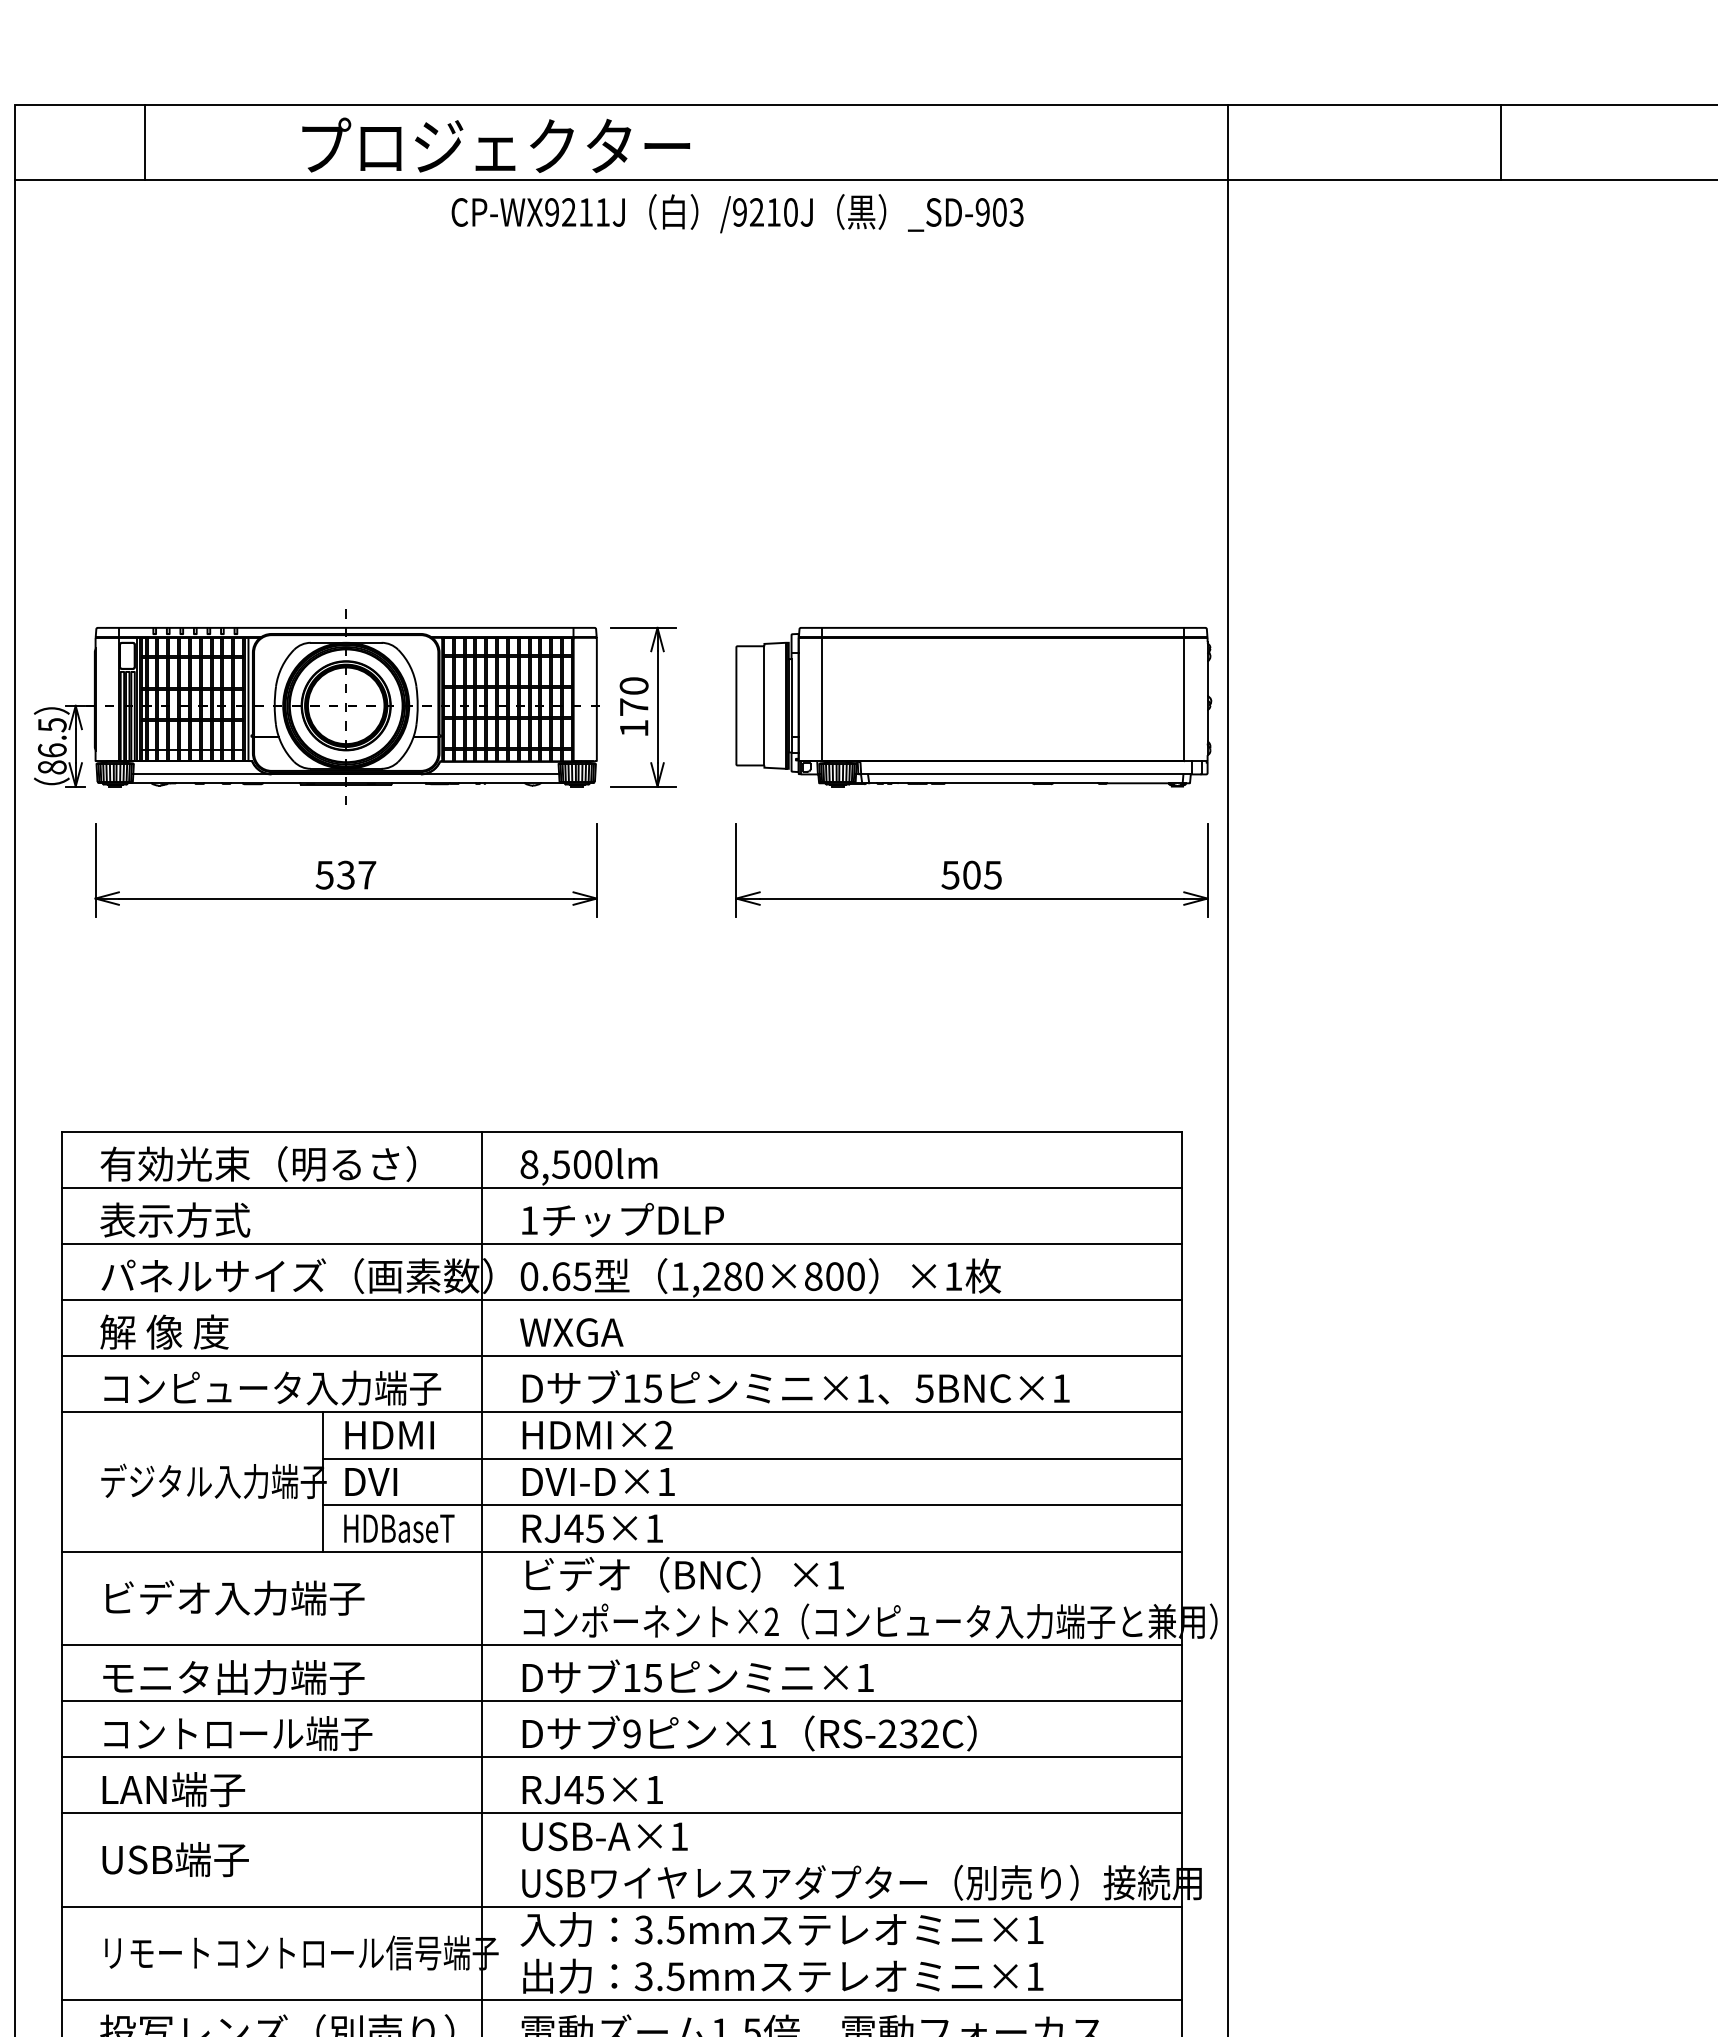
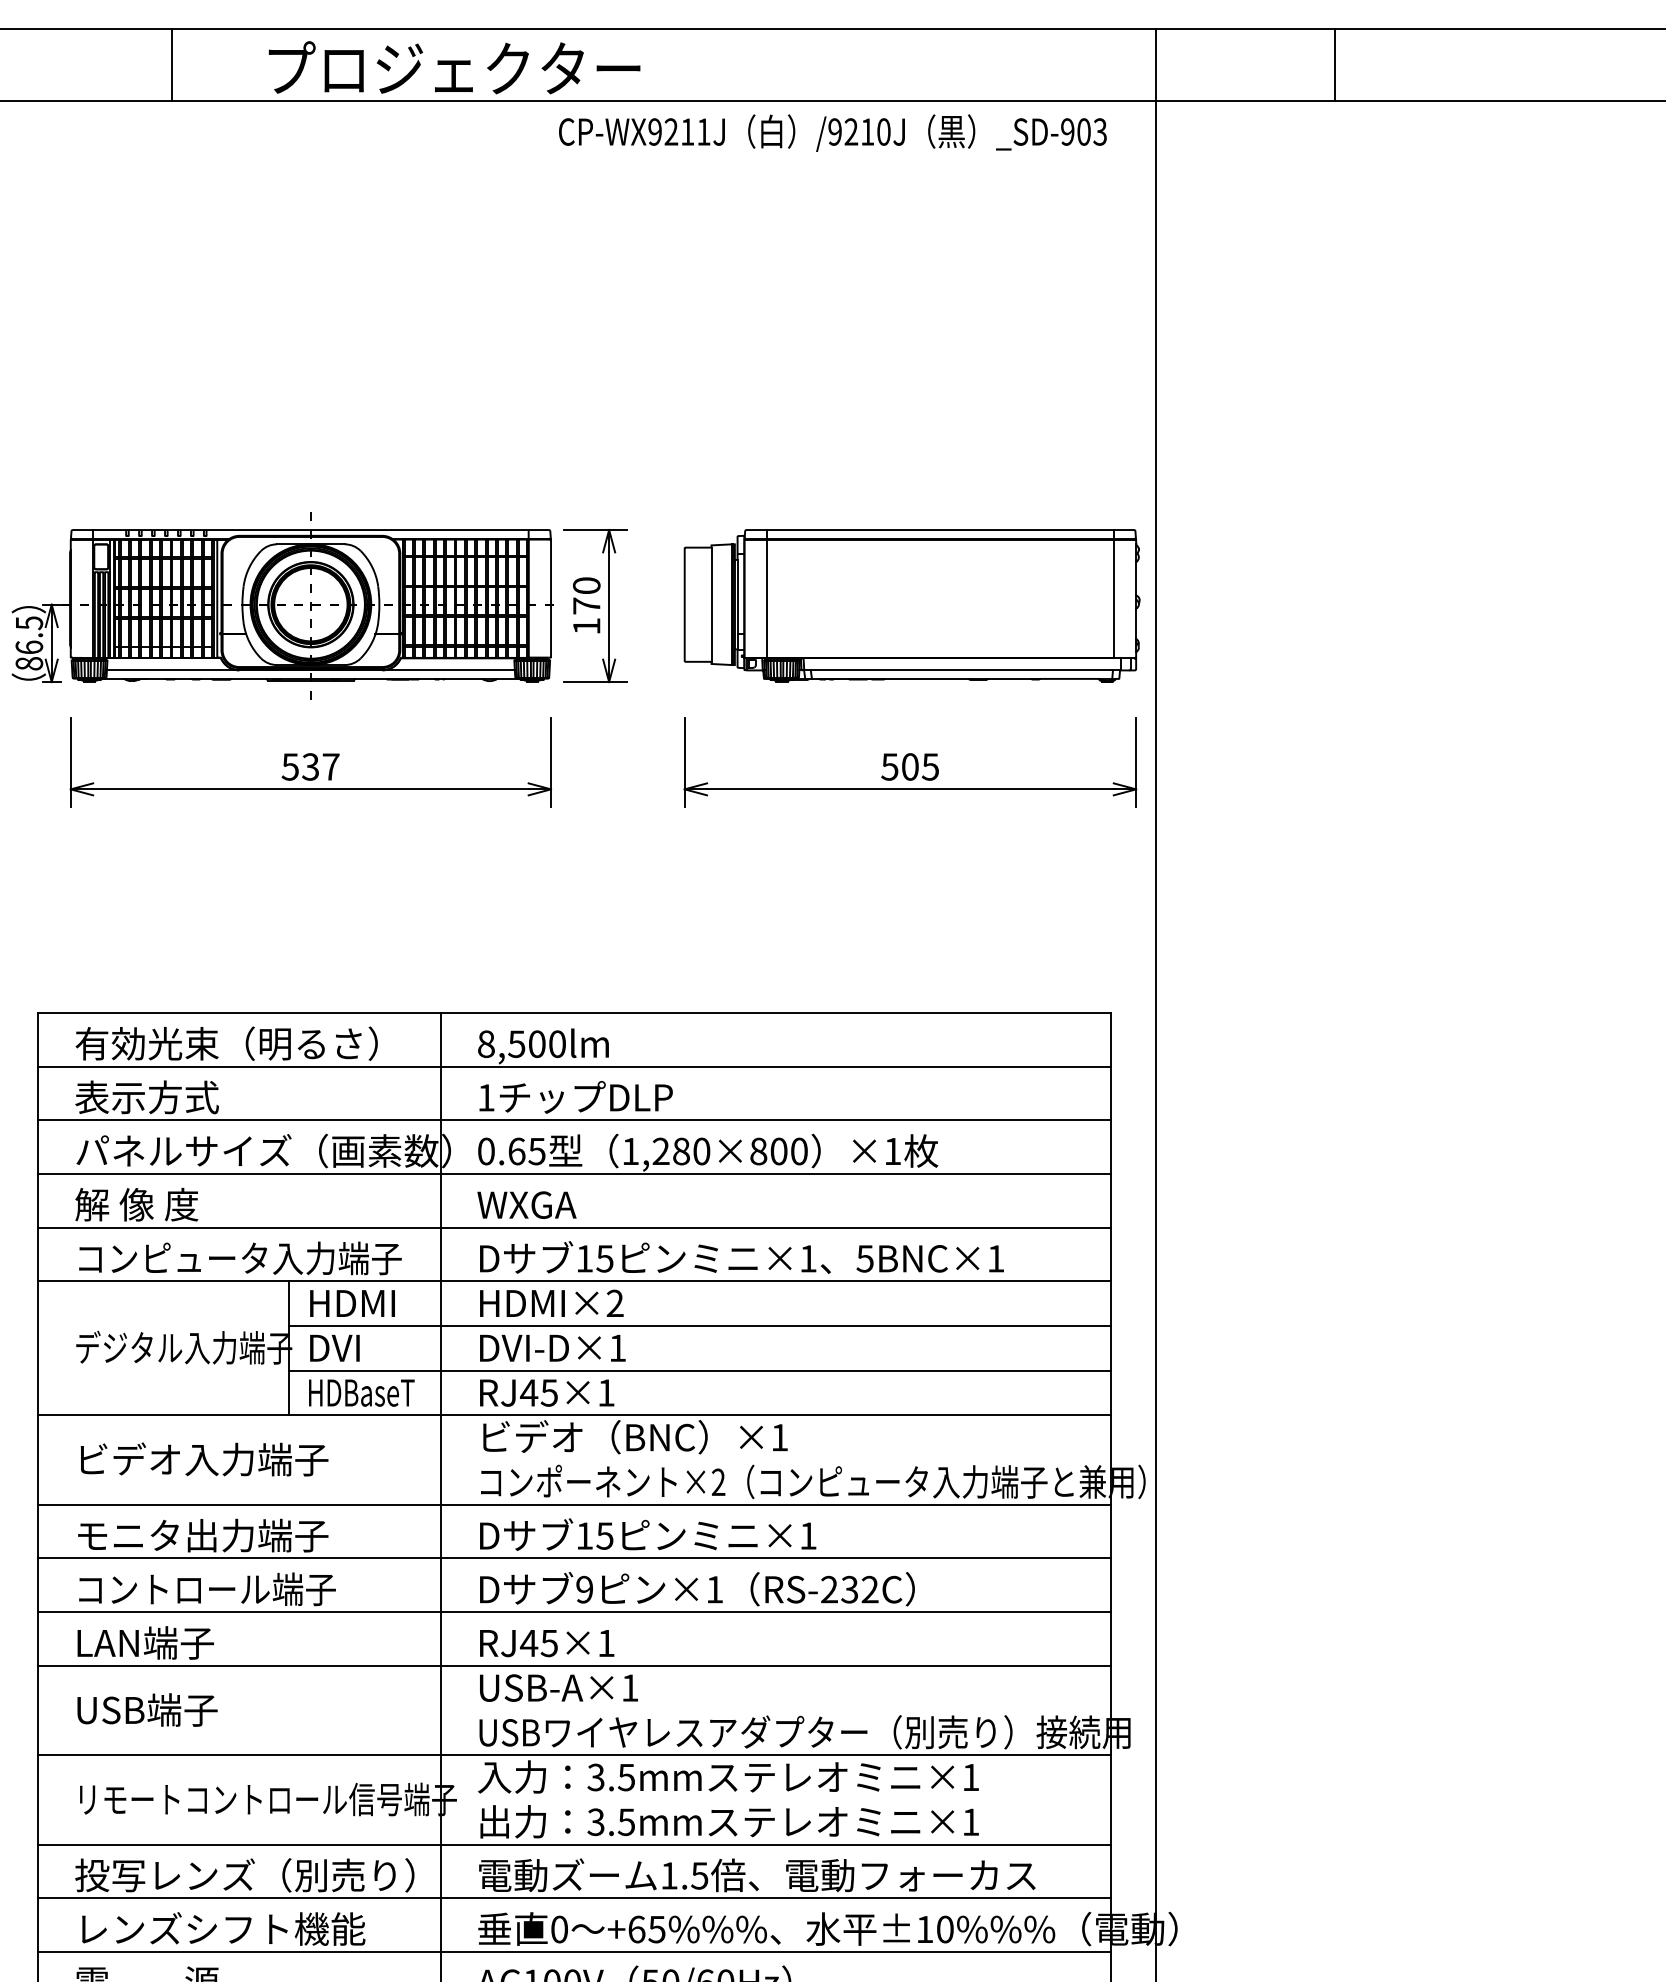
line: (145, 141) -> (172, 64), moved
line: (1500, 141) -> (1334, 64), moved
text: (737, 212) -> (832, 132), moved

